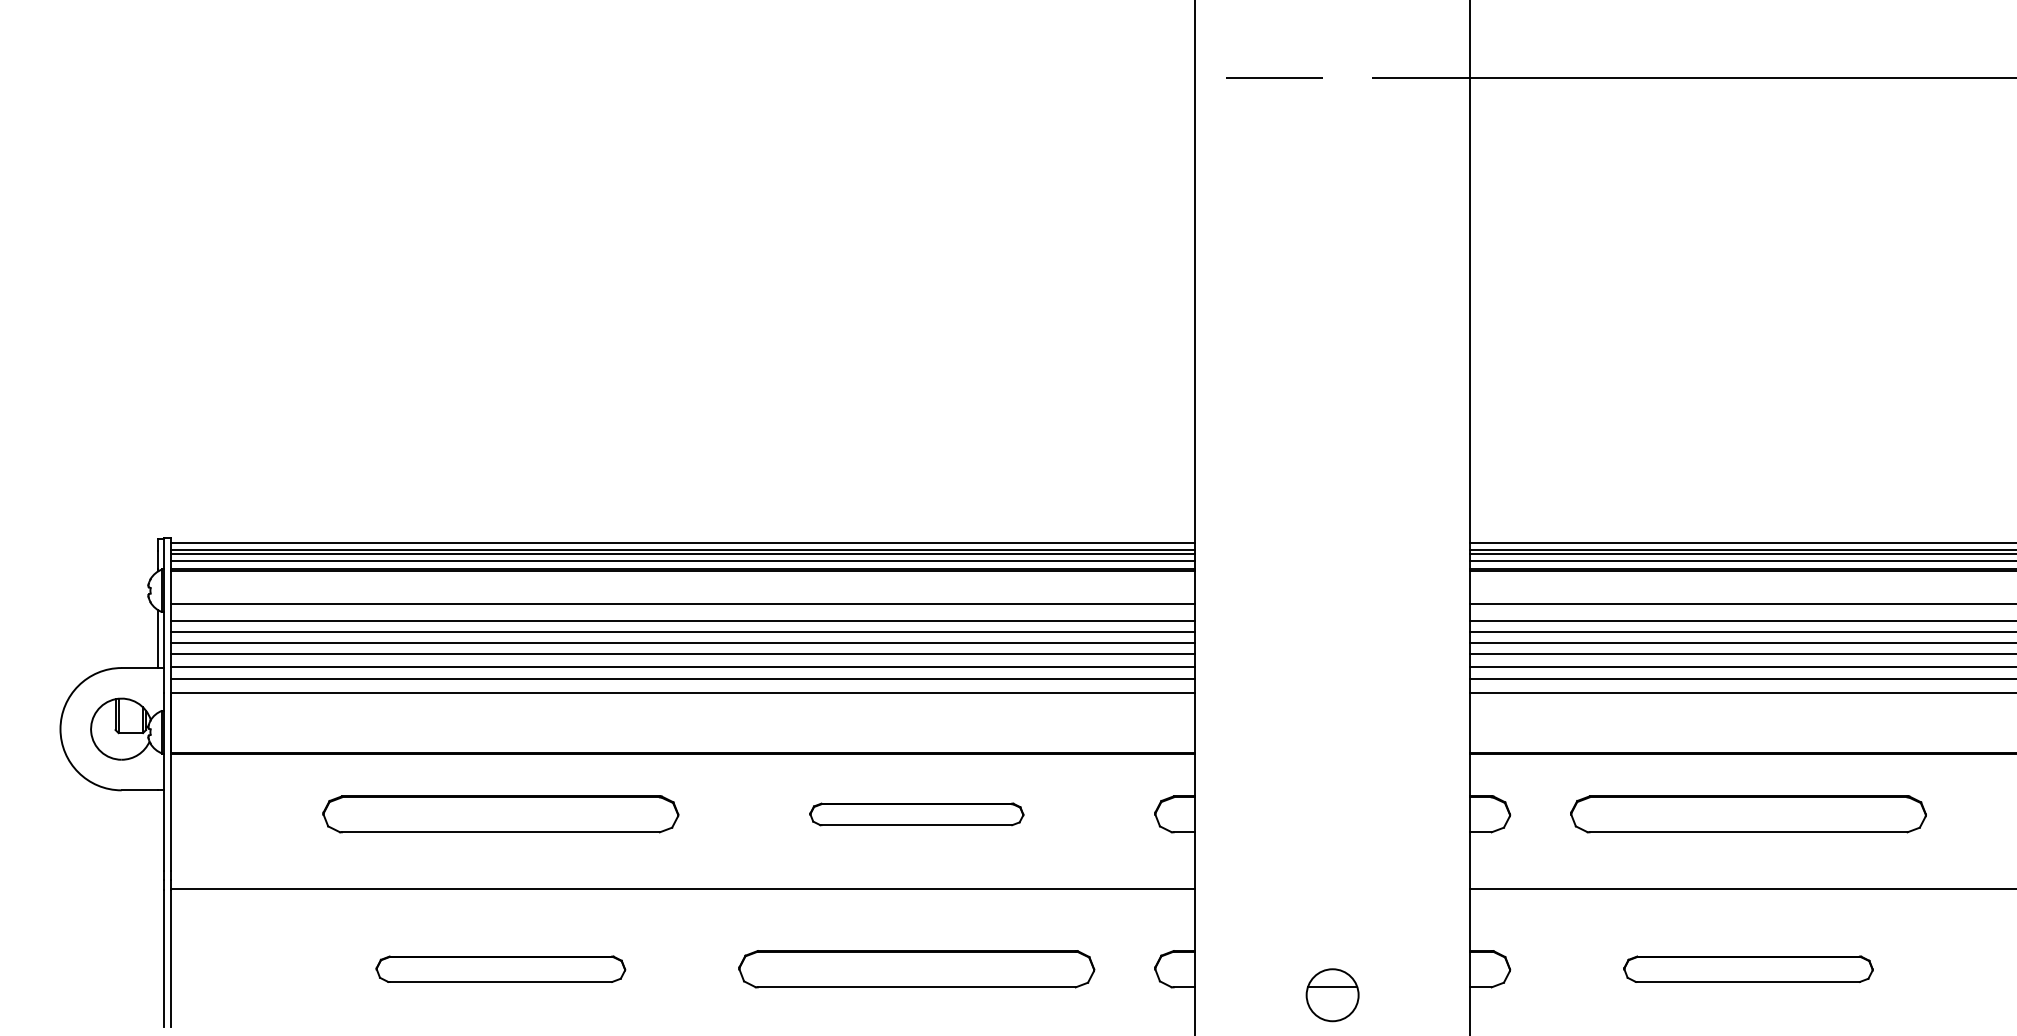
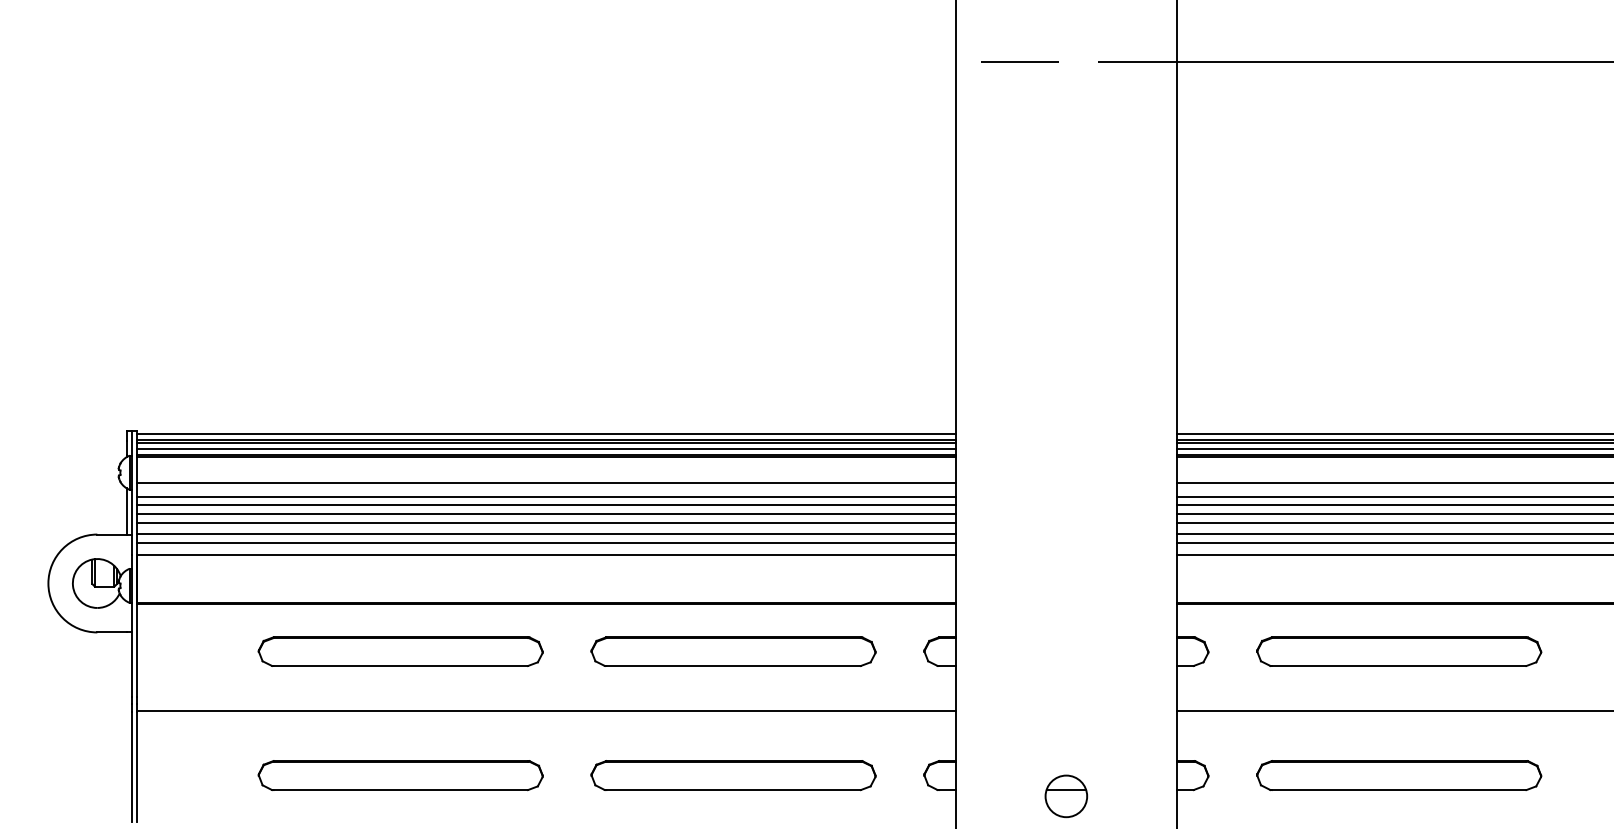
part: (916, 814) -> (733, 651), size x1.67
part: (500, 969) -> (400, 775), size x1.43
part: (1748, 969) -> (1399, 775), size x1.43

